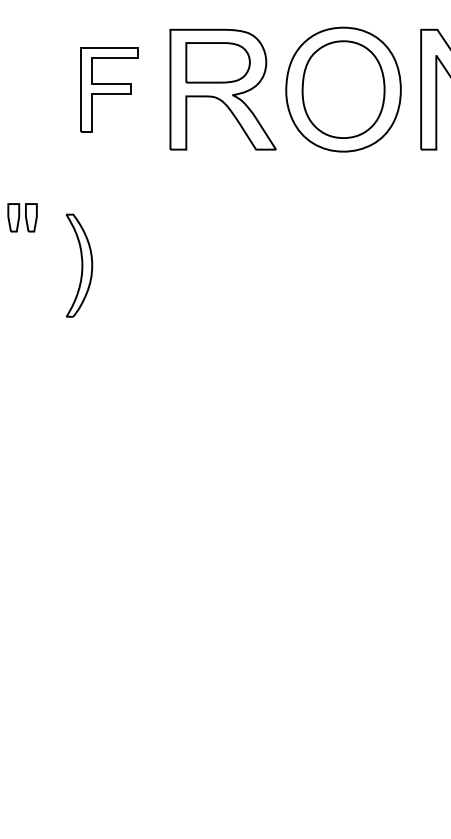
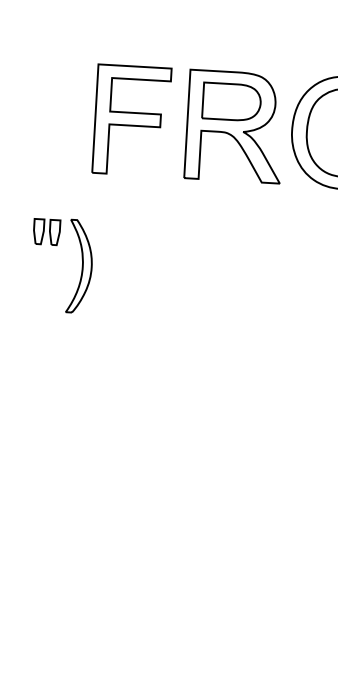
part: (109, 89) -> (132, 120), size x1.43
part: (79, 265) -> (80, 266), moved

